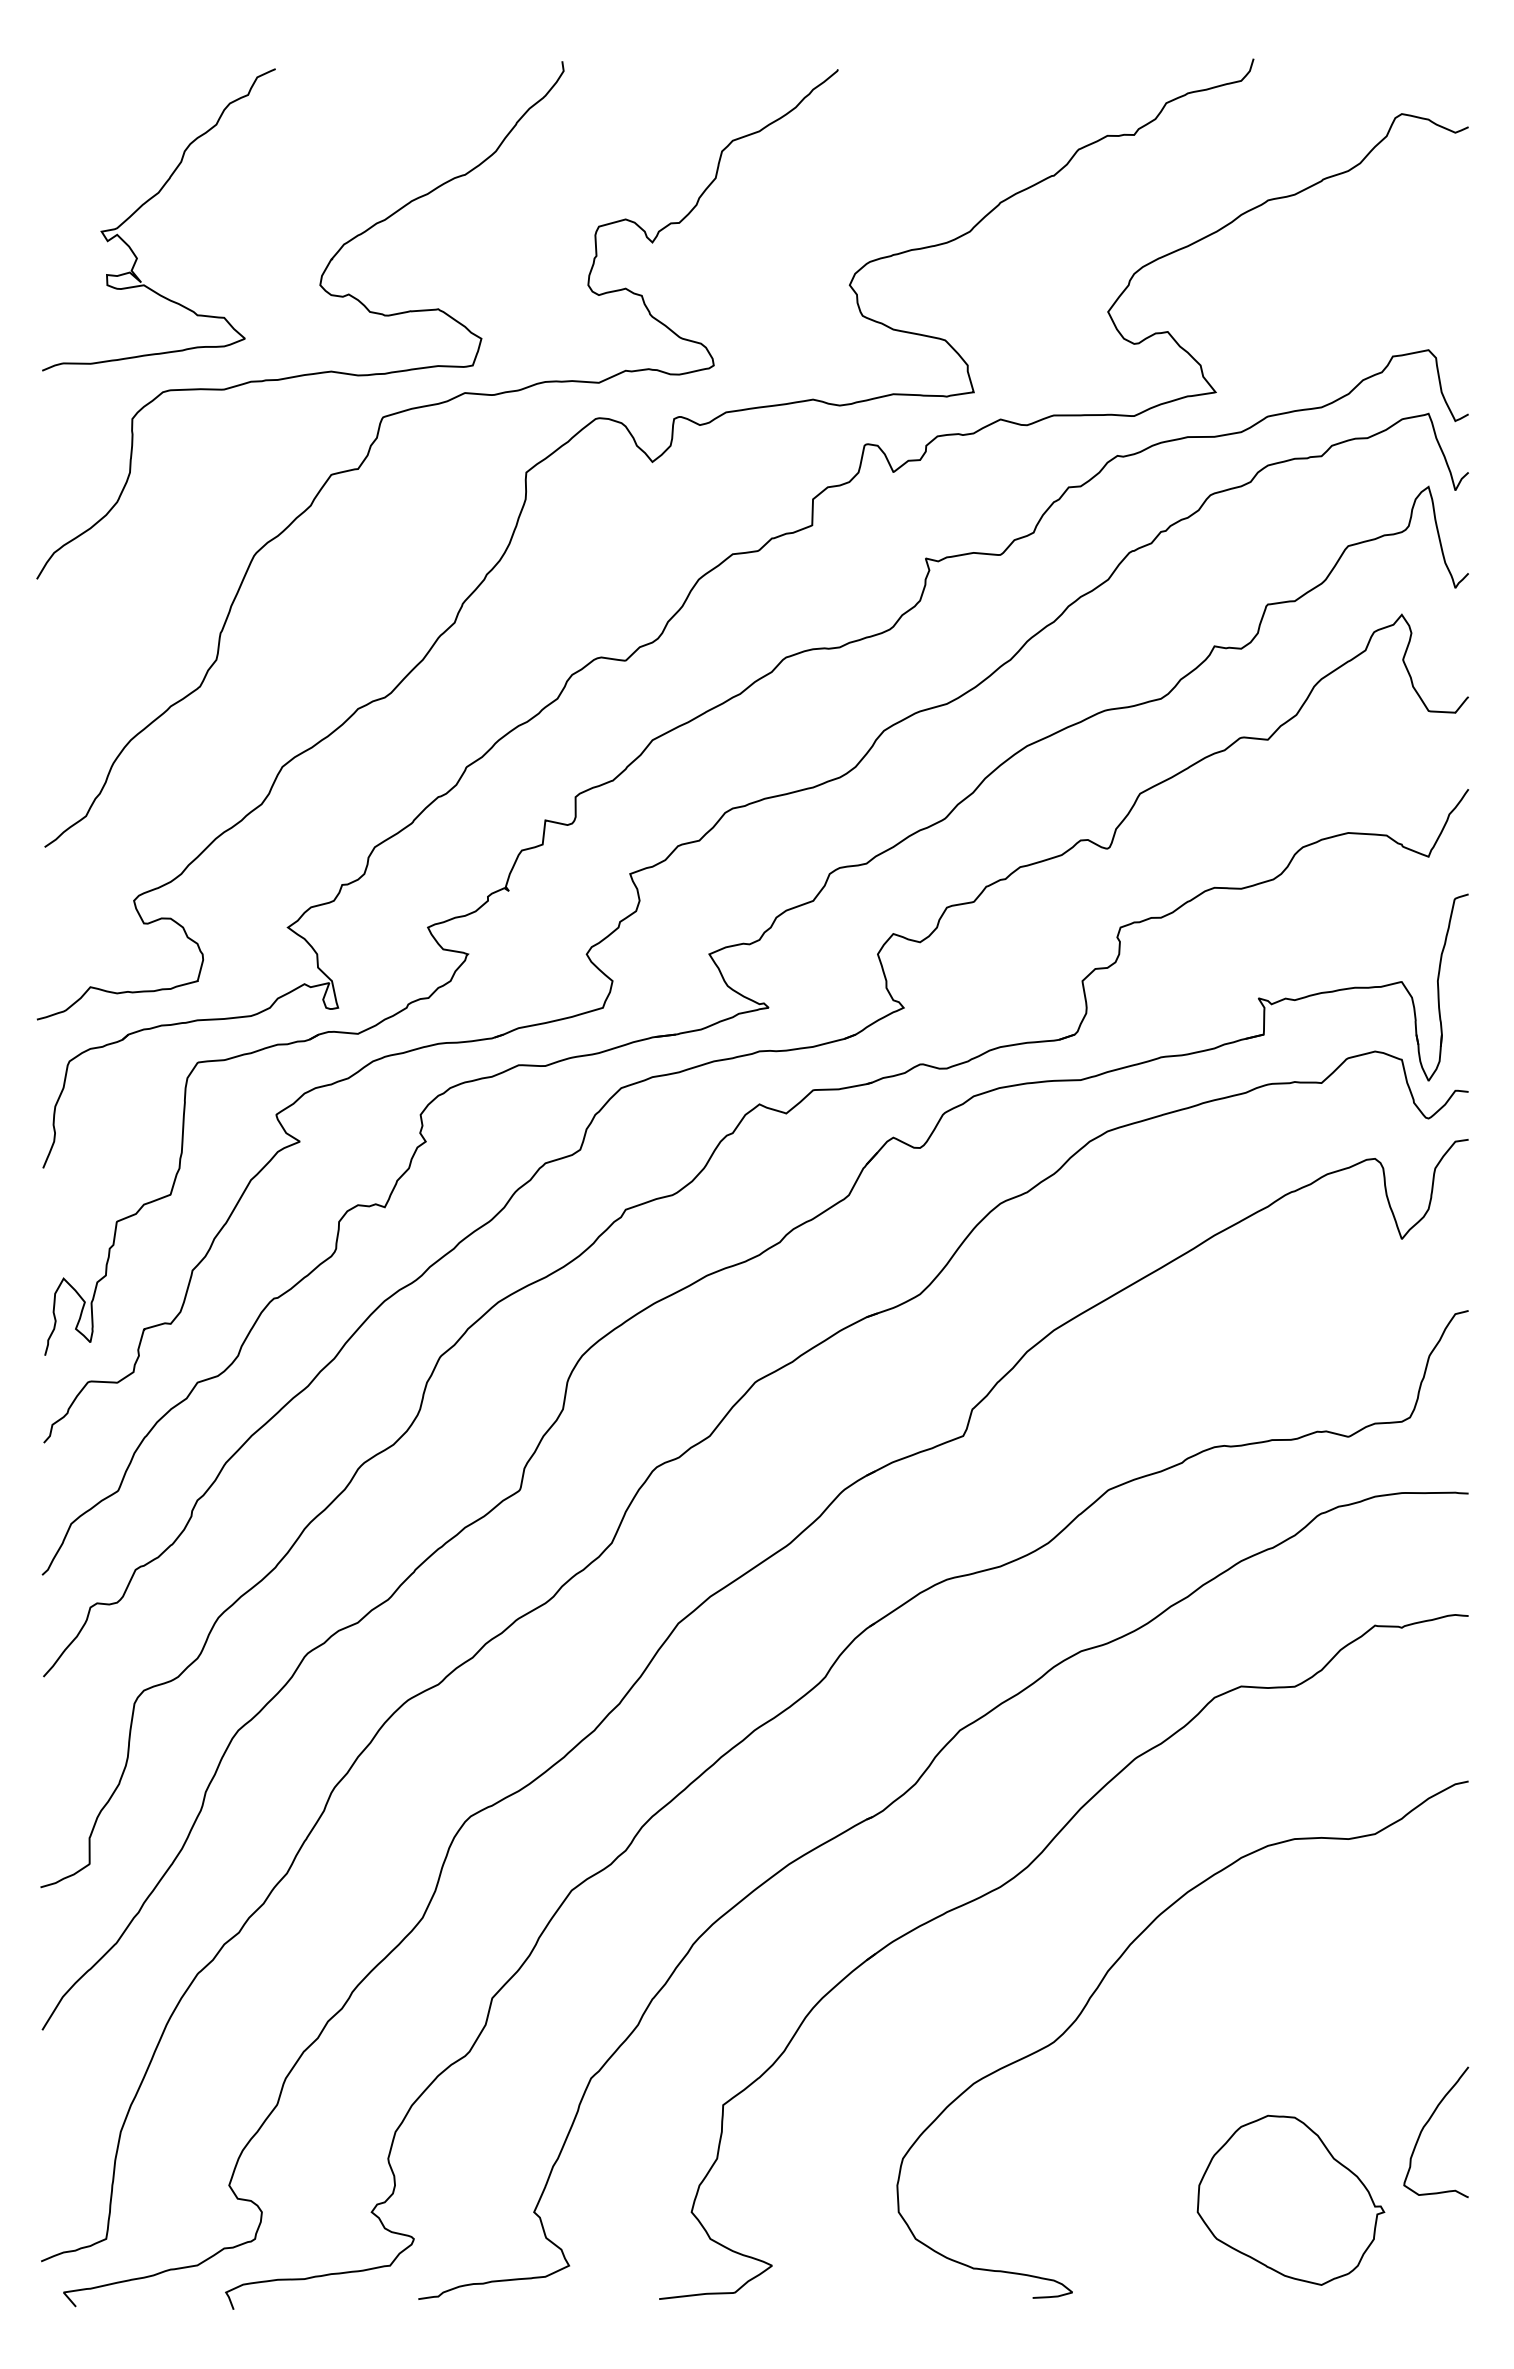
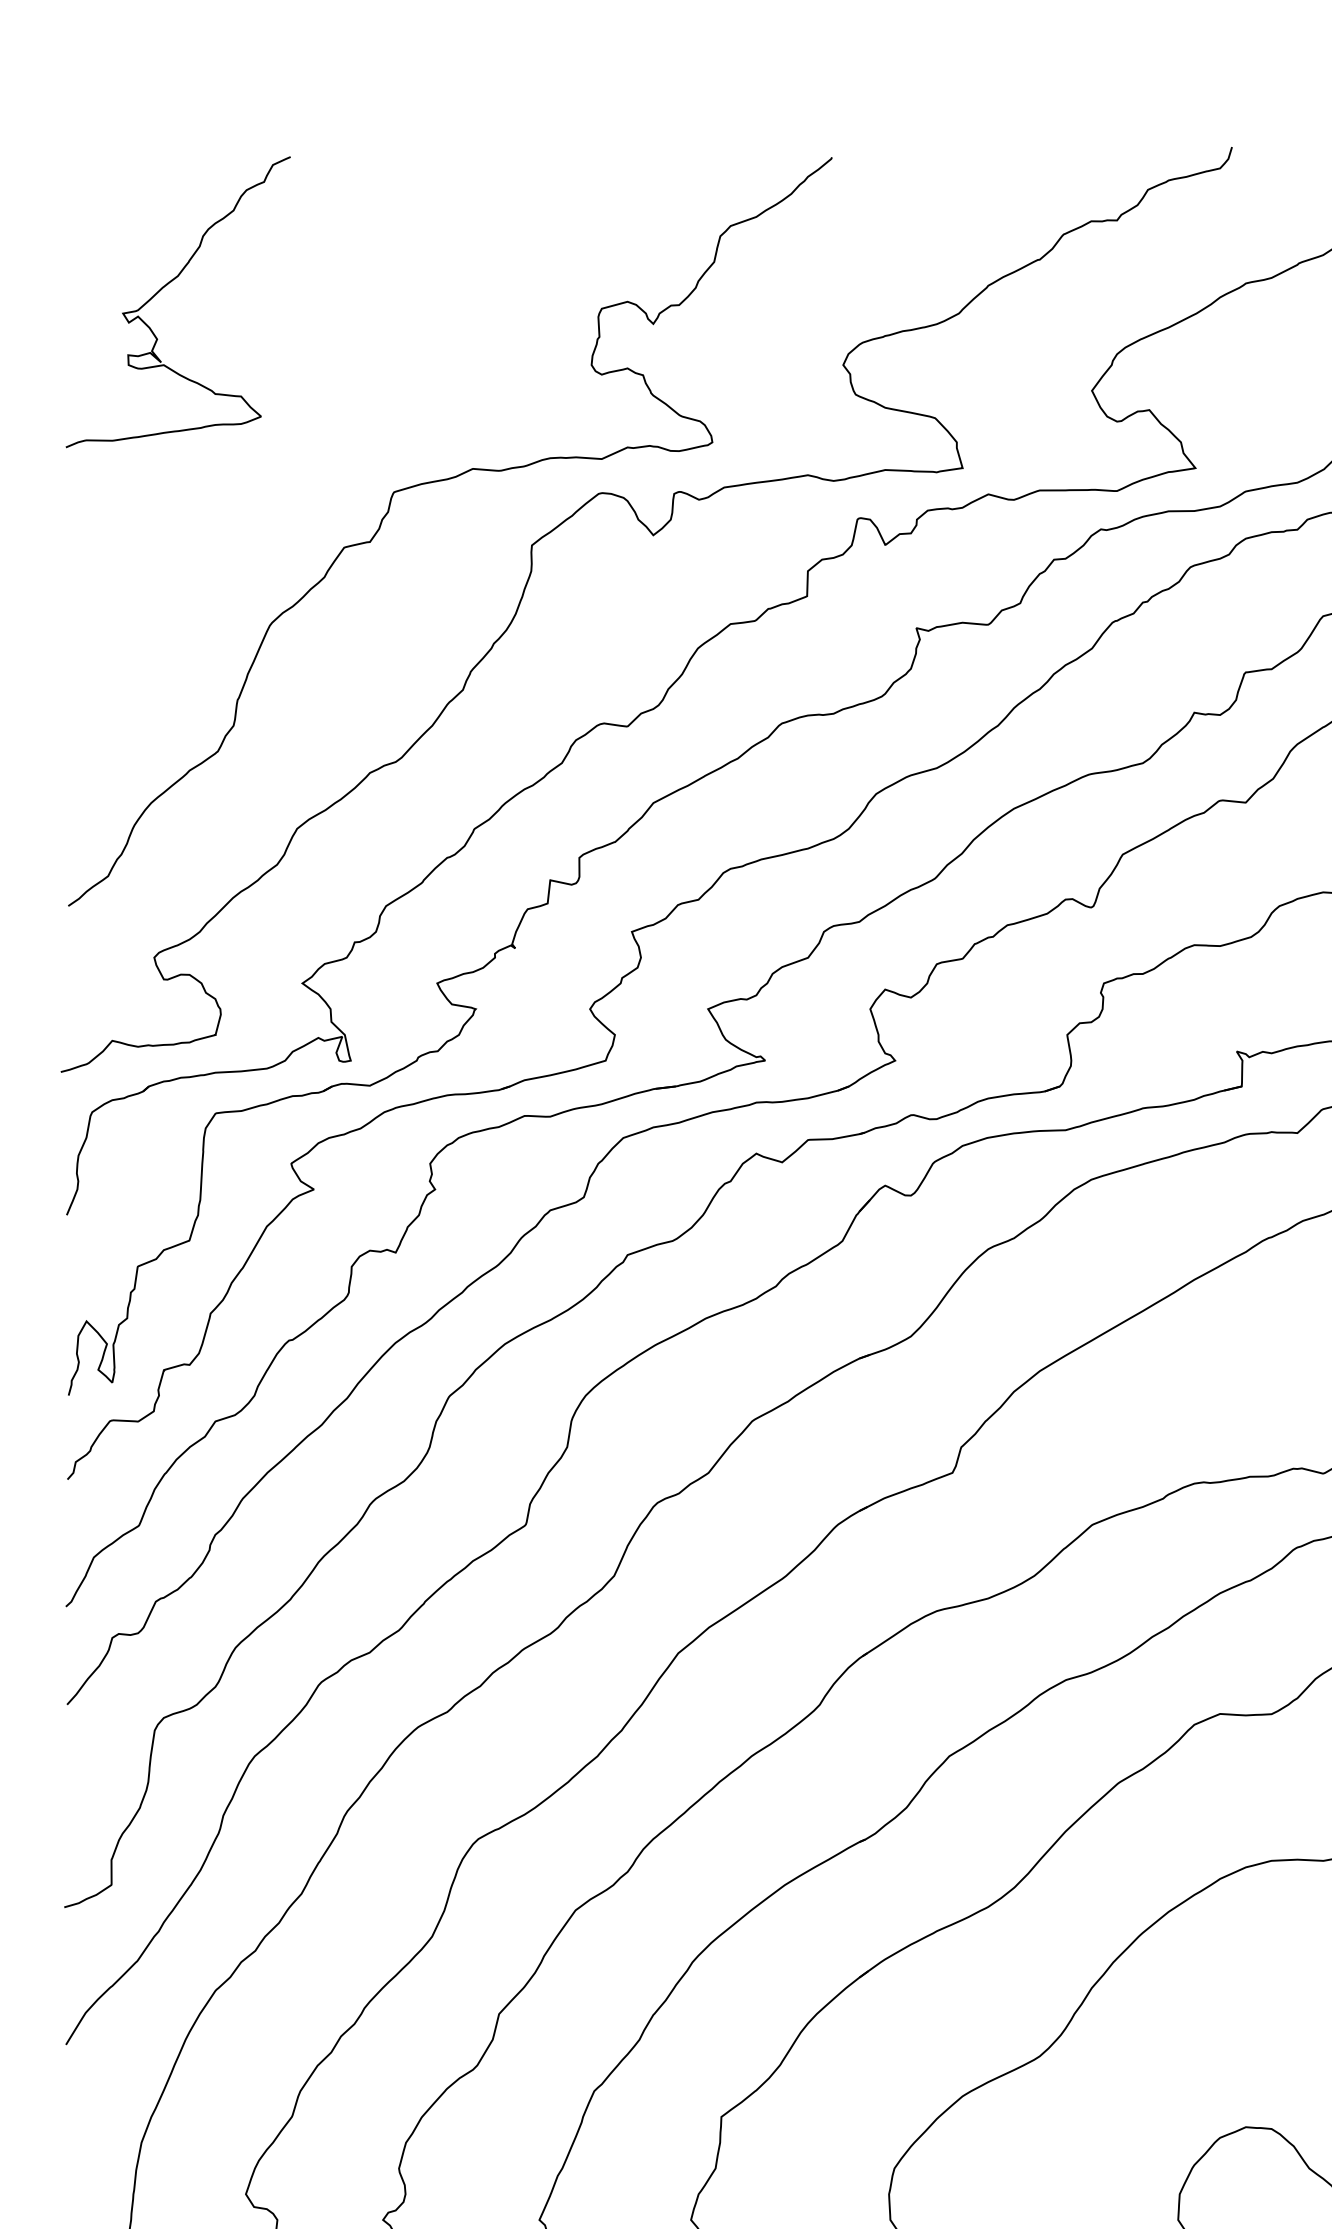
curve: (324, 291) -> (337, 371), removed

